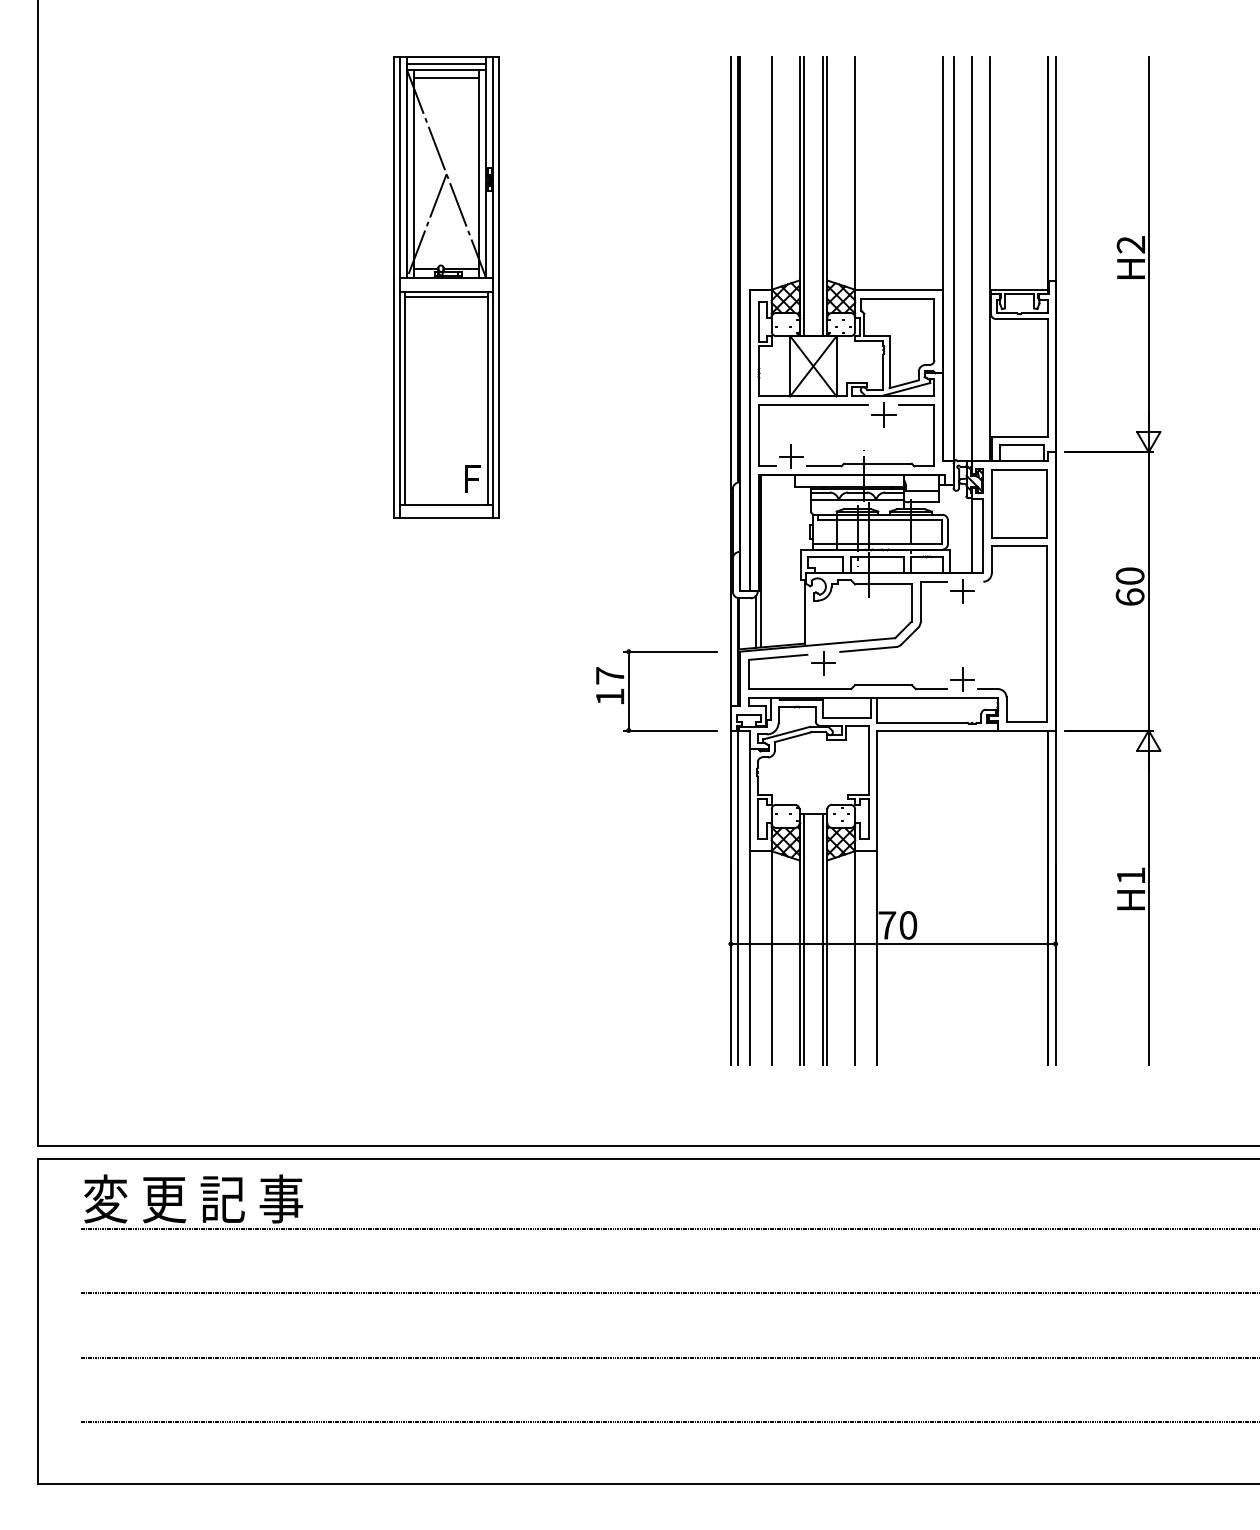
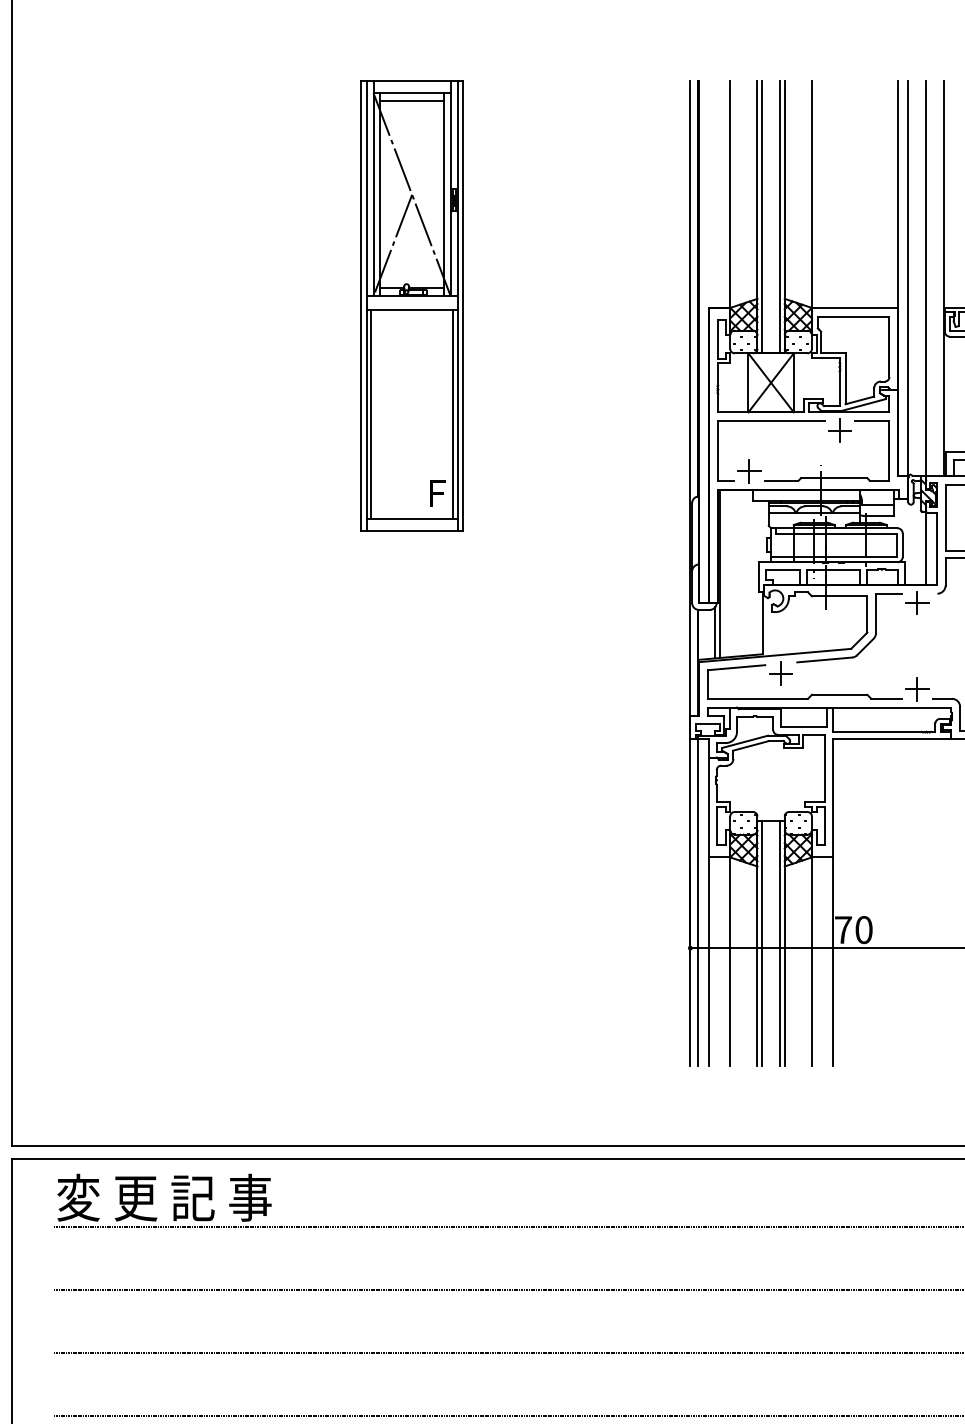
line: (446, 64) -> (412, 87), removed
line: (446, 296) -> (412, 314), removed
part: (629, 690) -> (591, 700), removed

